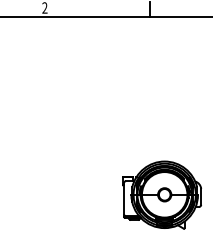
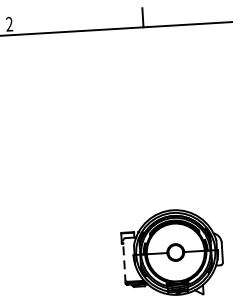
line: (123, 199) -> (123, 261), solid -> dashed

